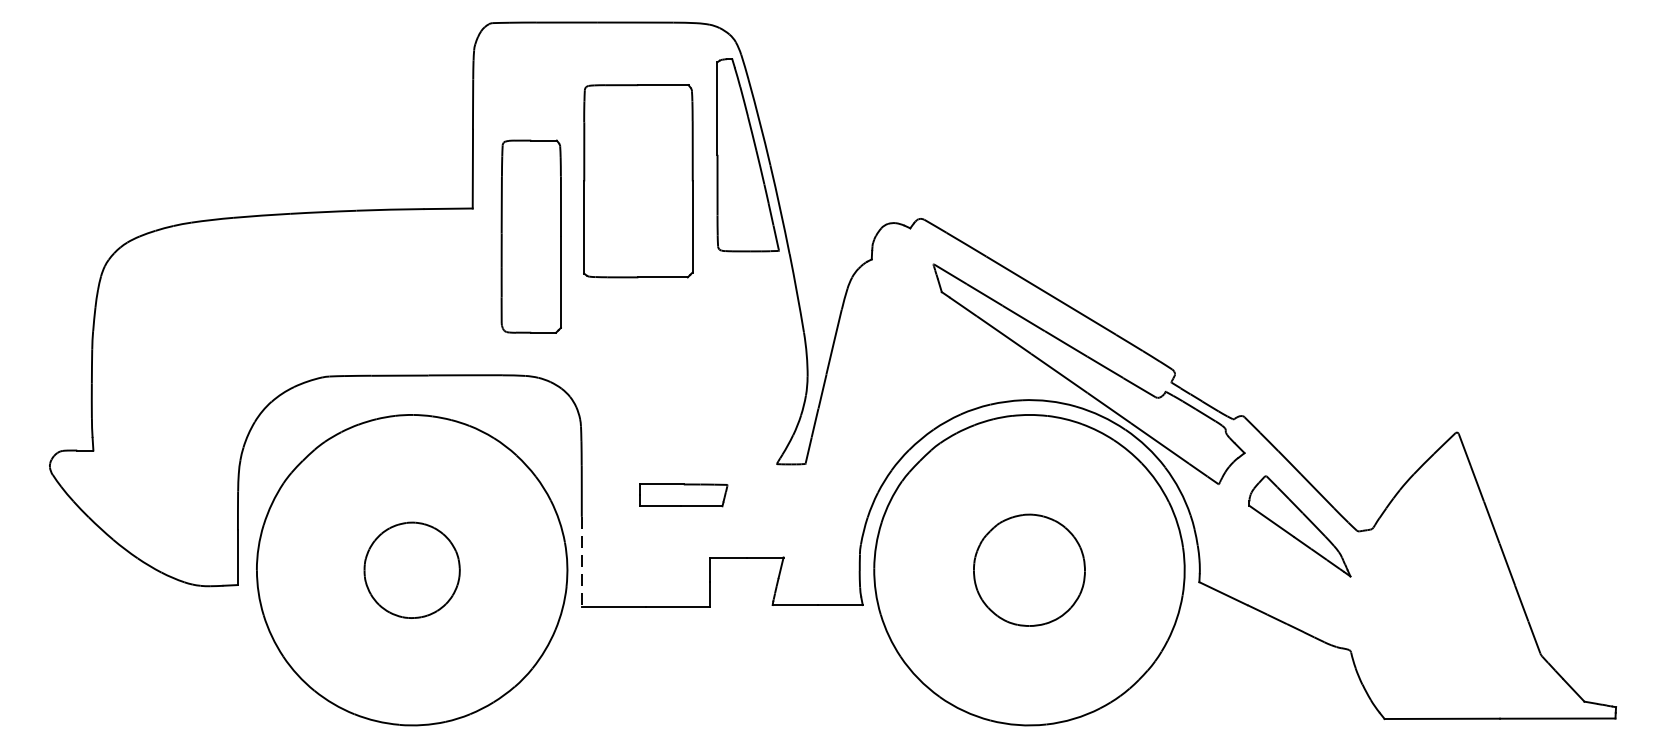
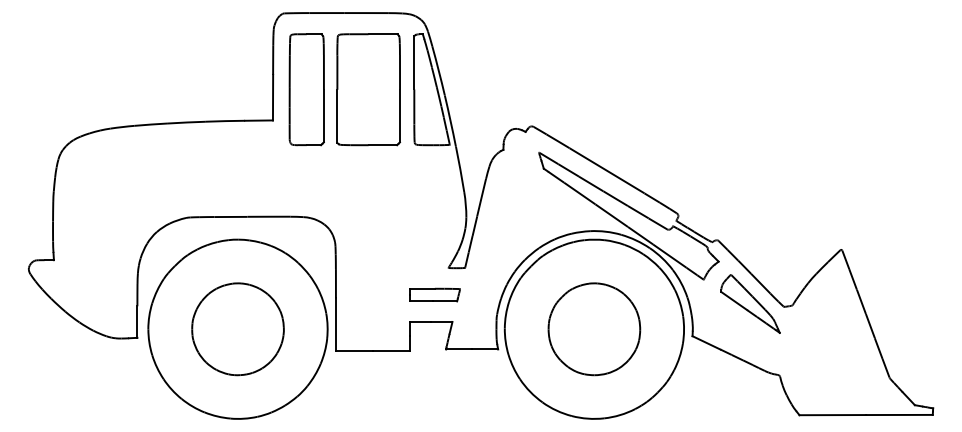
part: (638, 180) -> (368, 89), moved
part: (530, 236) -> (306, 89), moved
part: (683, 494) -> (434, 294), moved
line: (581, 563) -> (335, 325), dashed -> solid
part: (411, 570) -> (237, 329), size x1.67
part: (1029, 570) -> (594, 329), size x1.43

